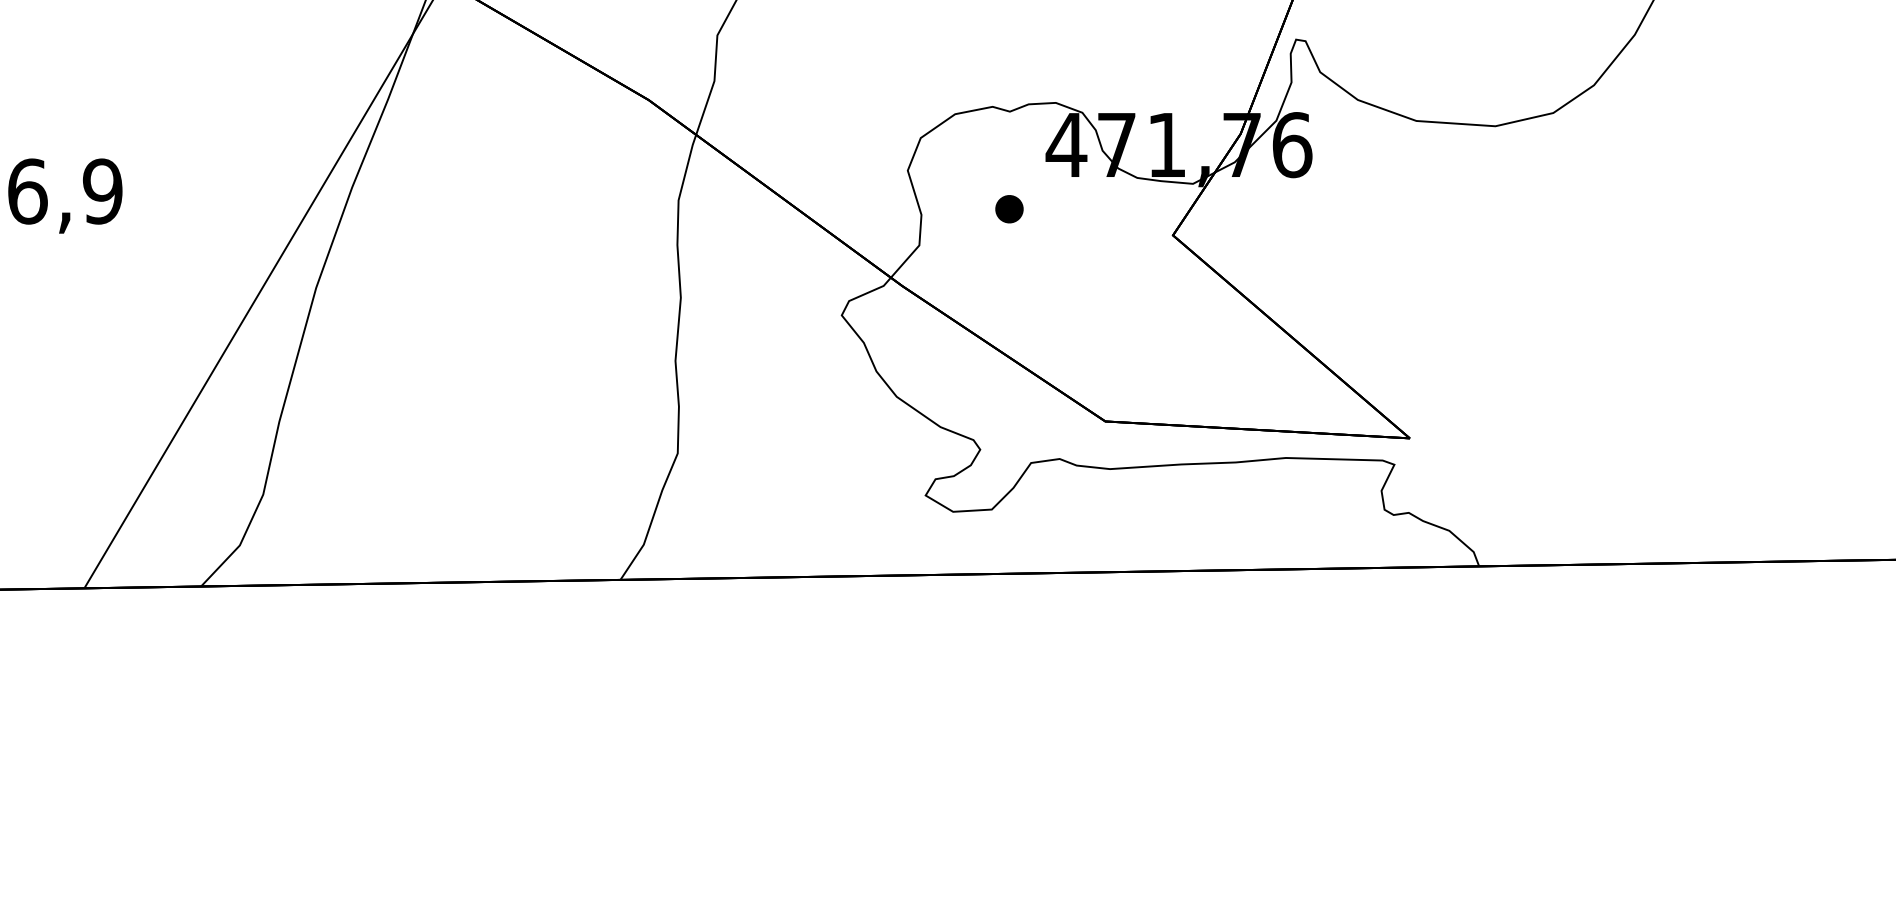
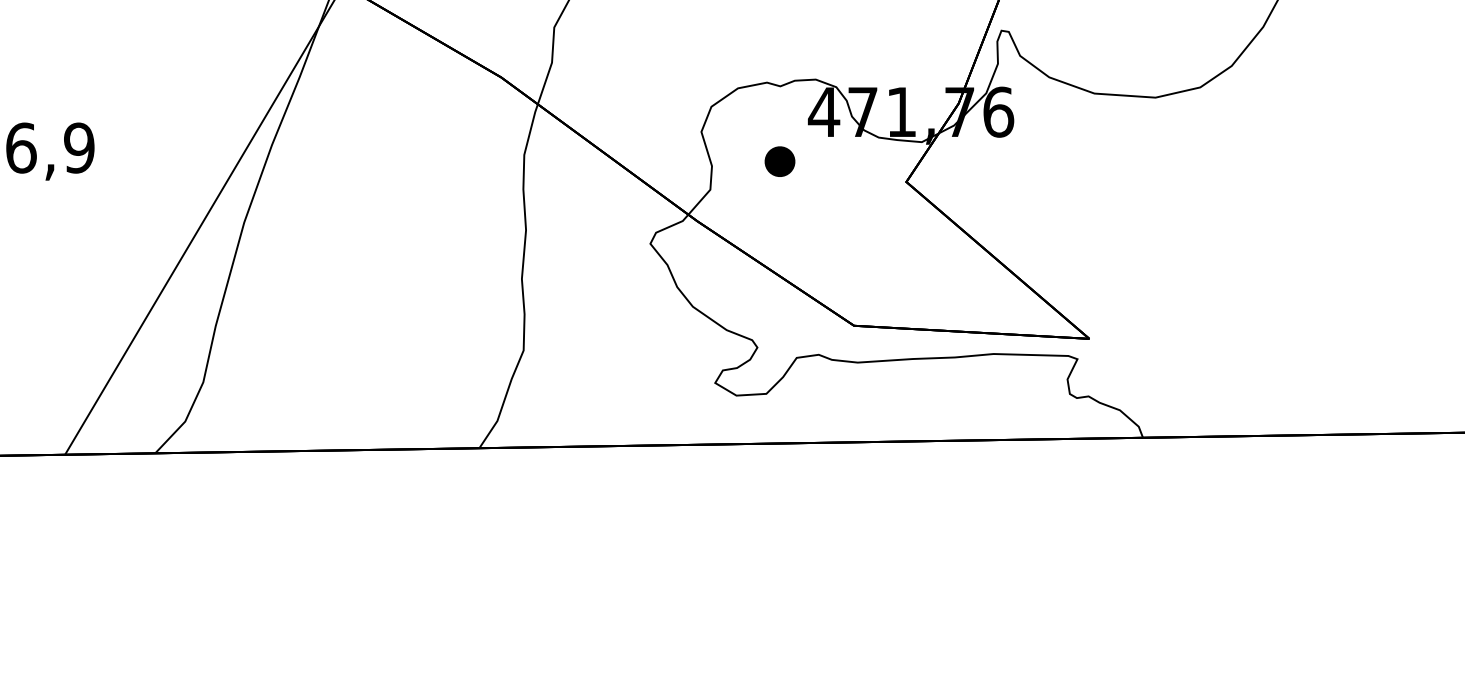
part: (1009, 209) -> (780, 161), size x1.4

